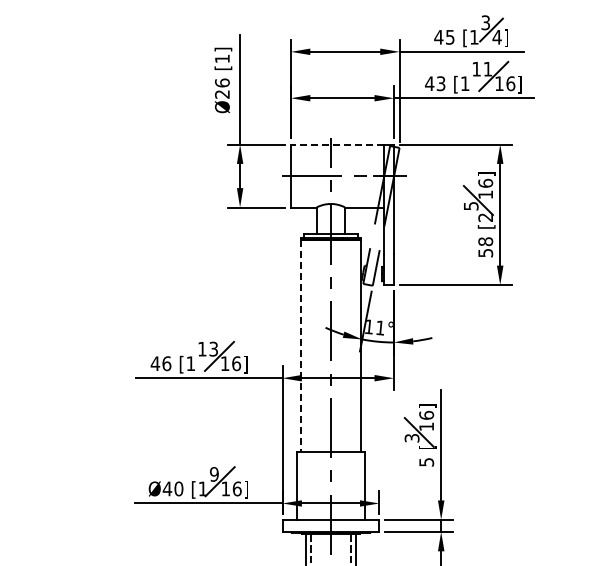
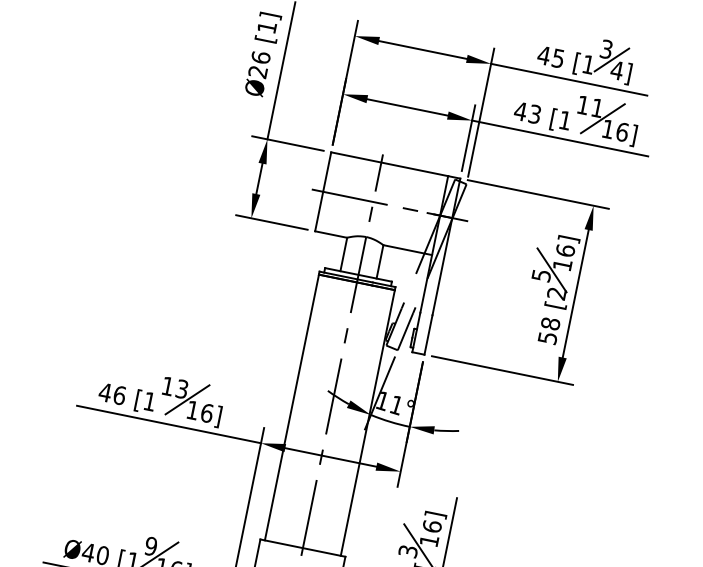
line: (337, 144) -> (389, 164), dashed -> solid
line: (300, 346) -> (291, 408), dashed -> solid

